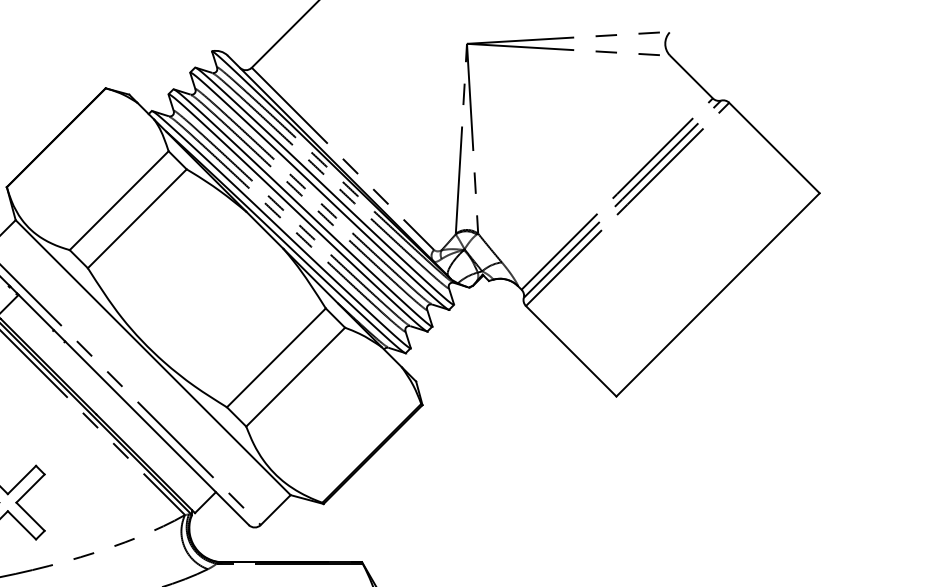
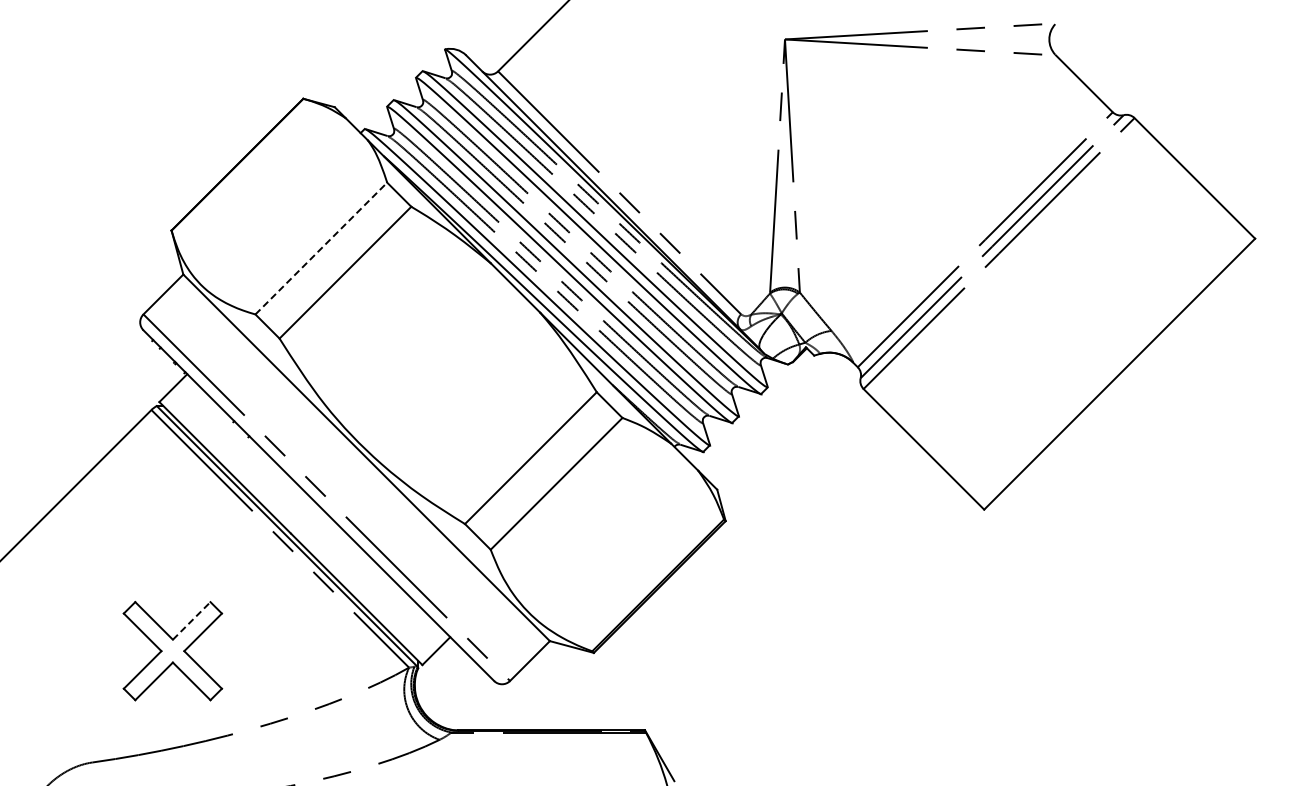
line: (119, 200) -> (321, 248), solid -> dashed
line: (21, 479) -> (191, 620), solid -> dashed

